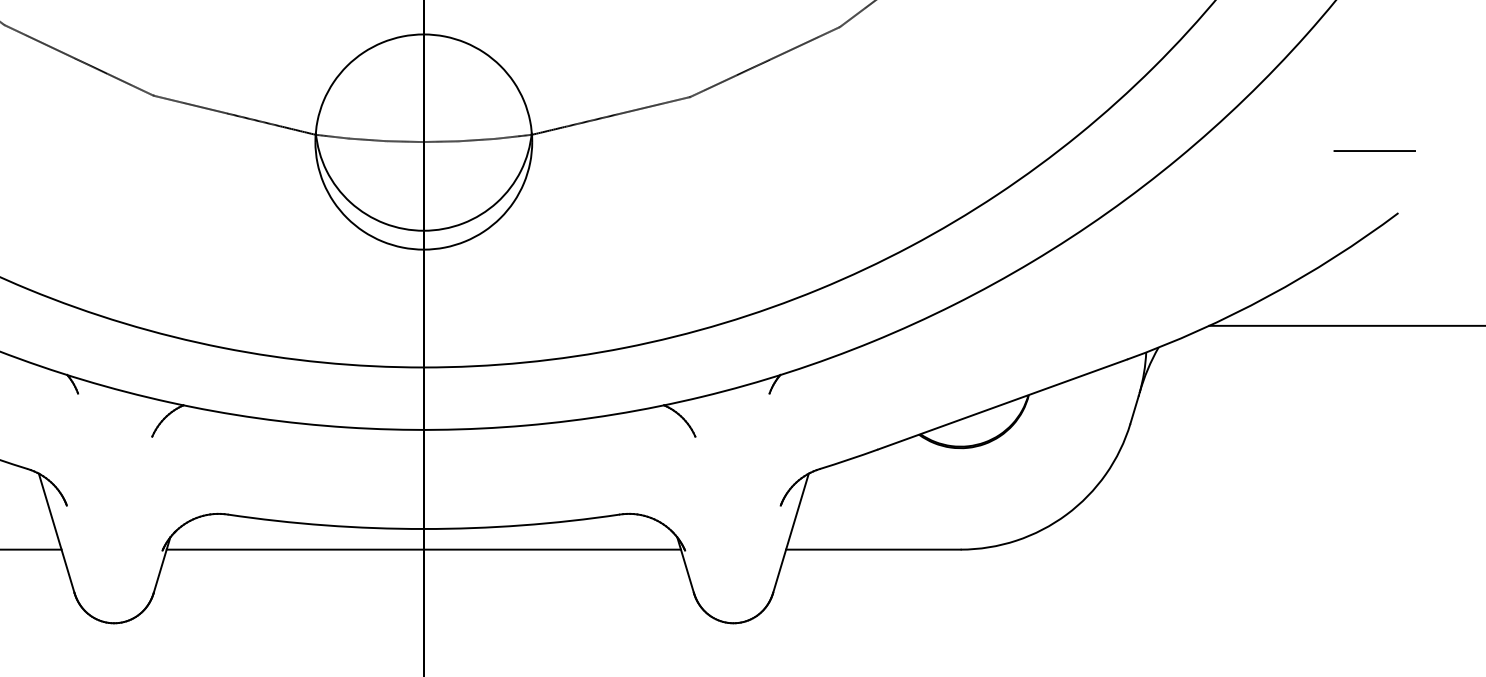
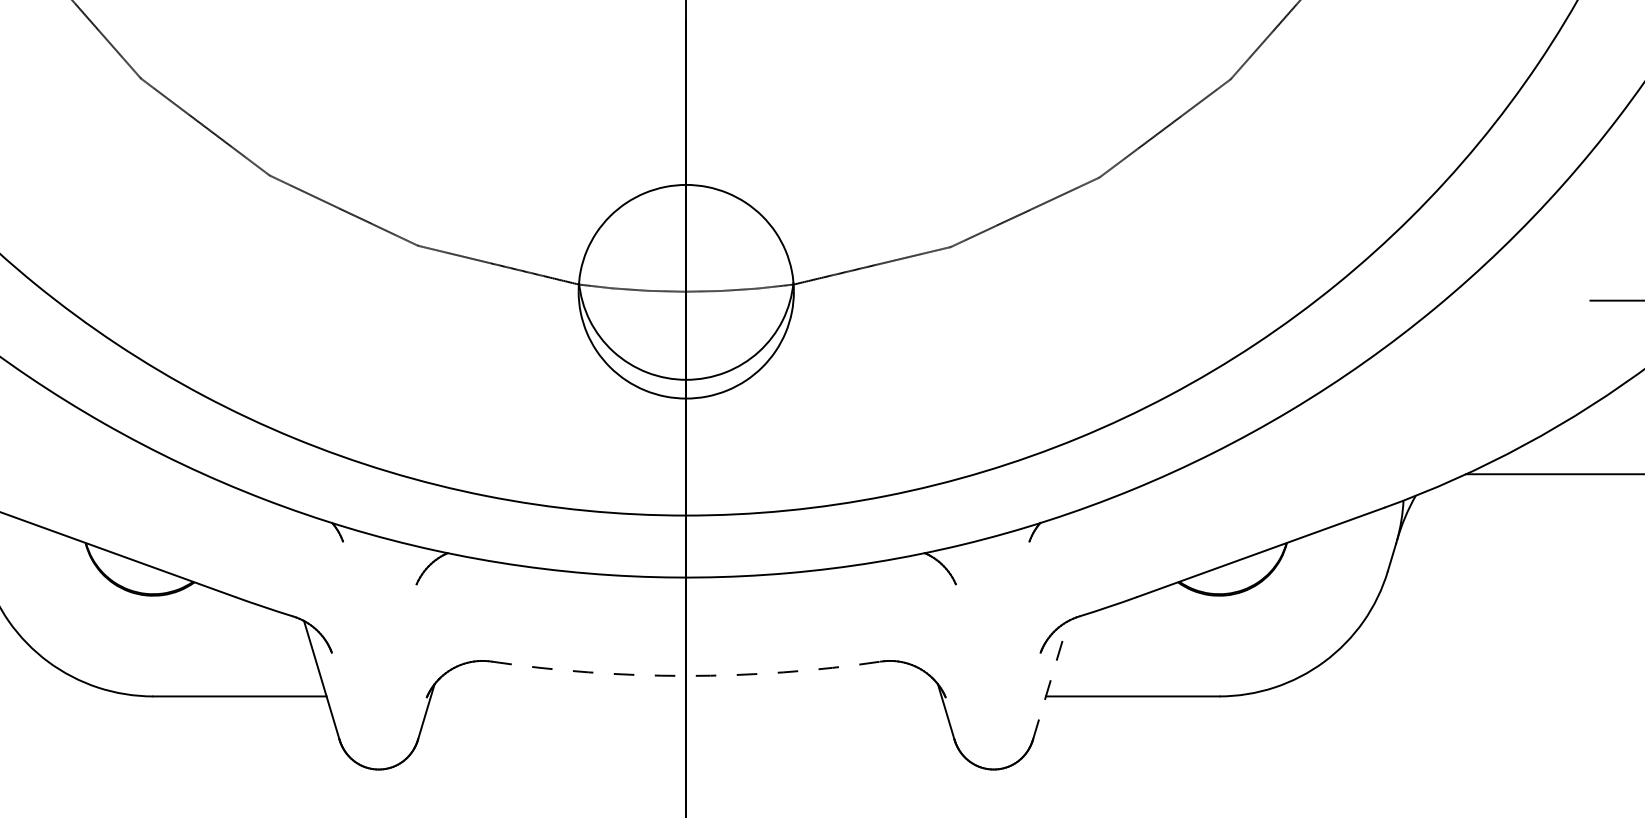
arc: (424, 528) -> (686, 675), solid -> dashed
line: (790, 533) -> (1050, 680), solid -> dashed
line: (423, 549) -> (685, 696), removed

